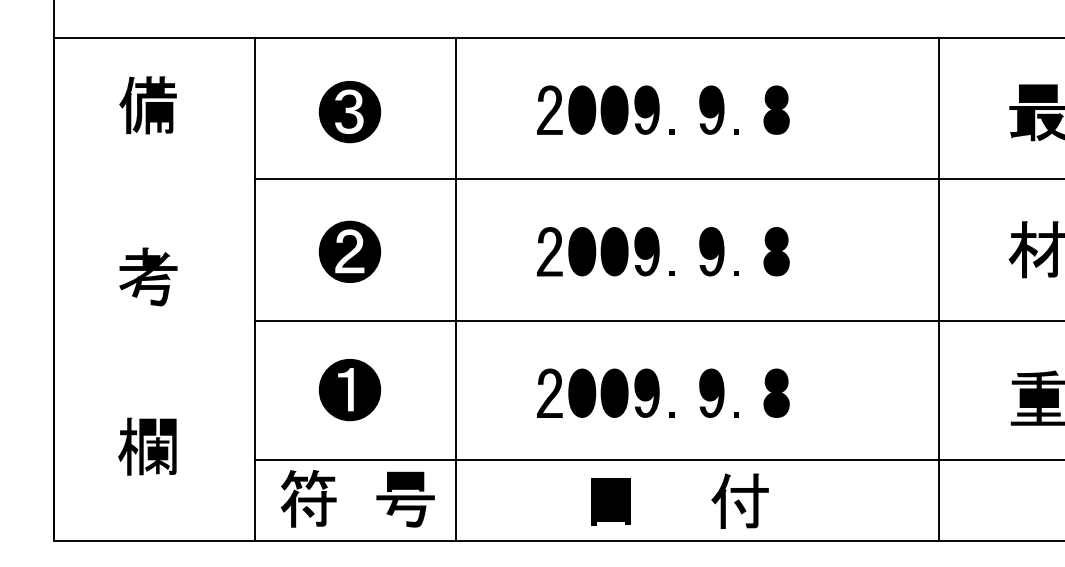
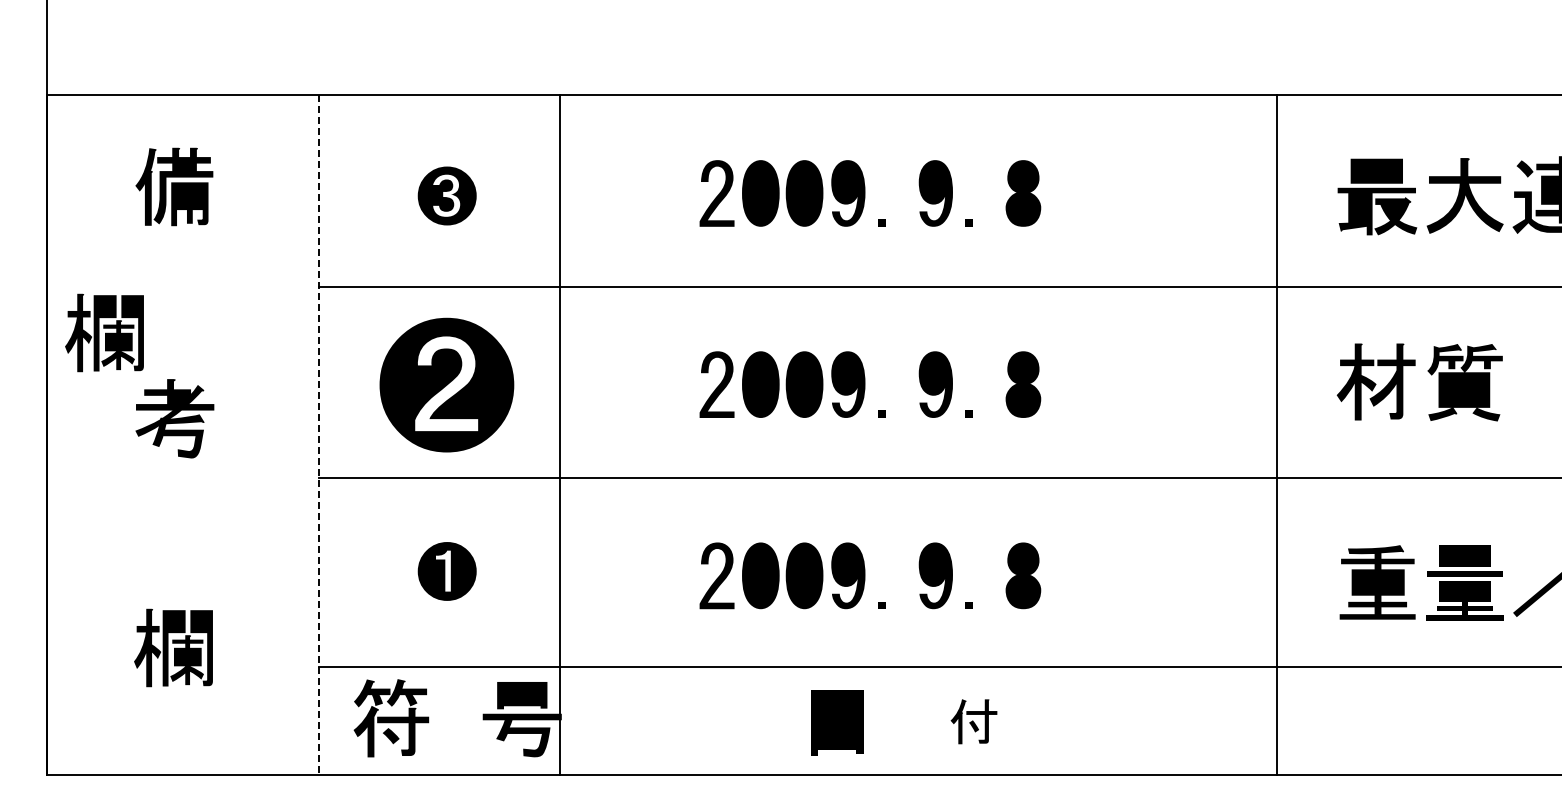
part: (350, 111) -> (447, 195), size x0.7
part: (96, 213) -> (104, 332), added
part: (350, 251) -> (447, 384), size x1.6
line: (456, 288) -> (560, 434), moved
line: (938, 288) -> (1277, 434), moved
line: (254, 289) -> (318, 435), solid -> dashed
part: (350, 390) -> (447, 571), size x0.7
part: (610, 501) -> (837, 722), moved
part: (739, 501) -> (973, 721), size x0.6

